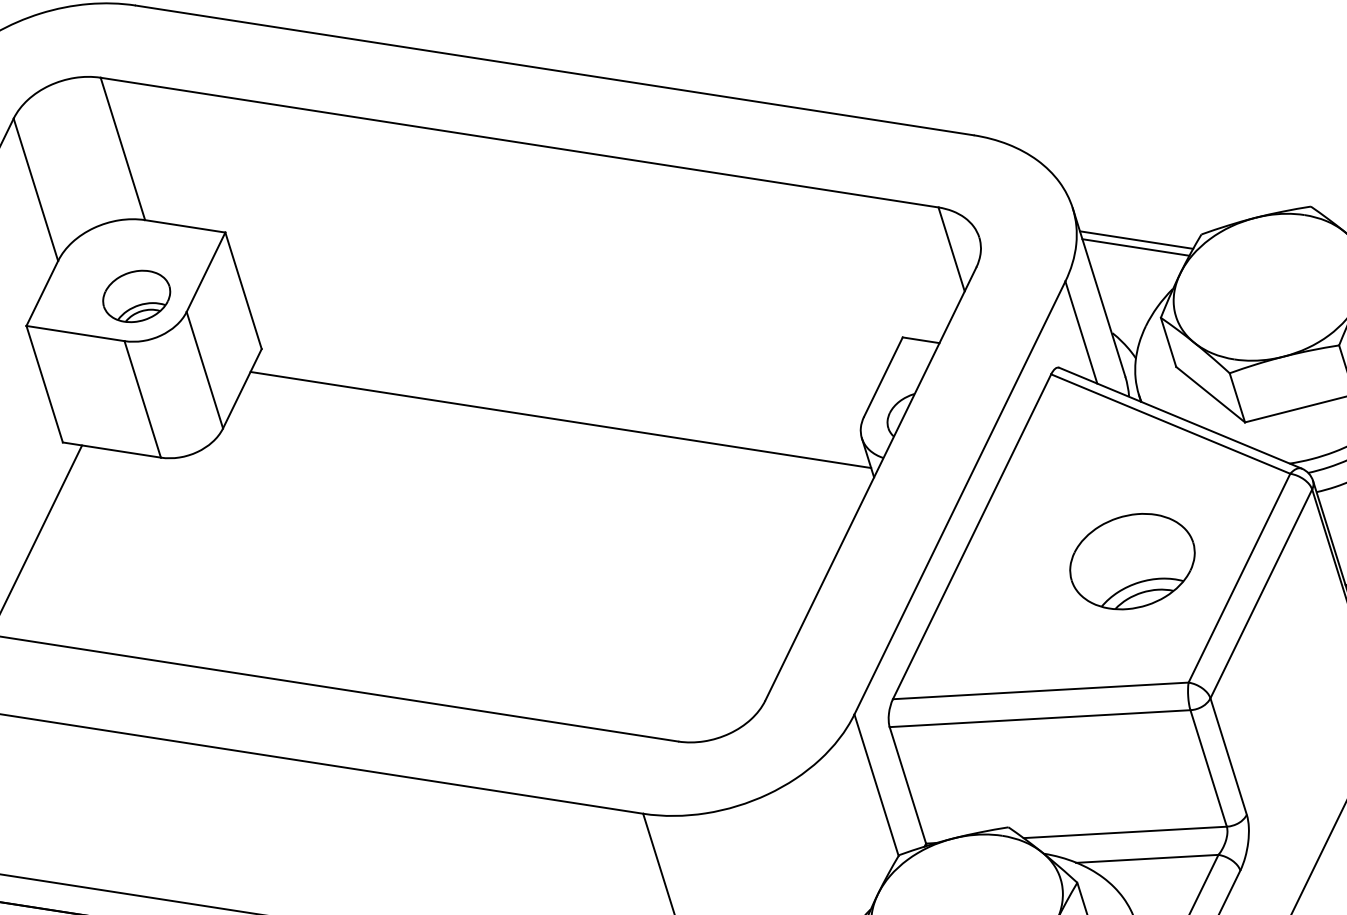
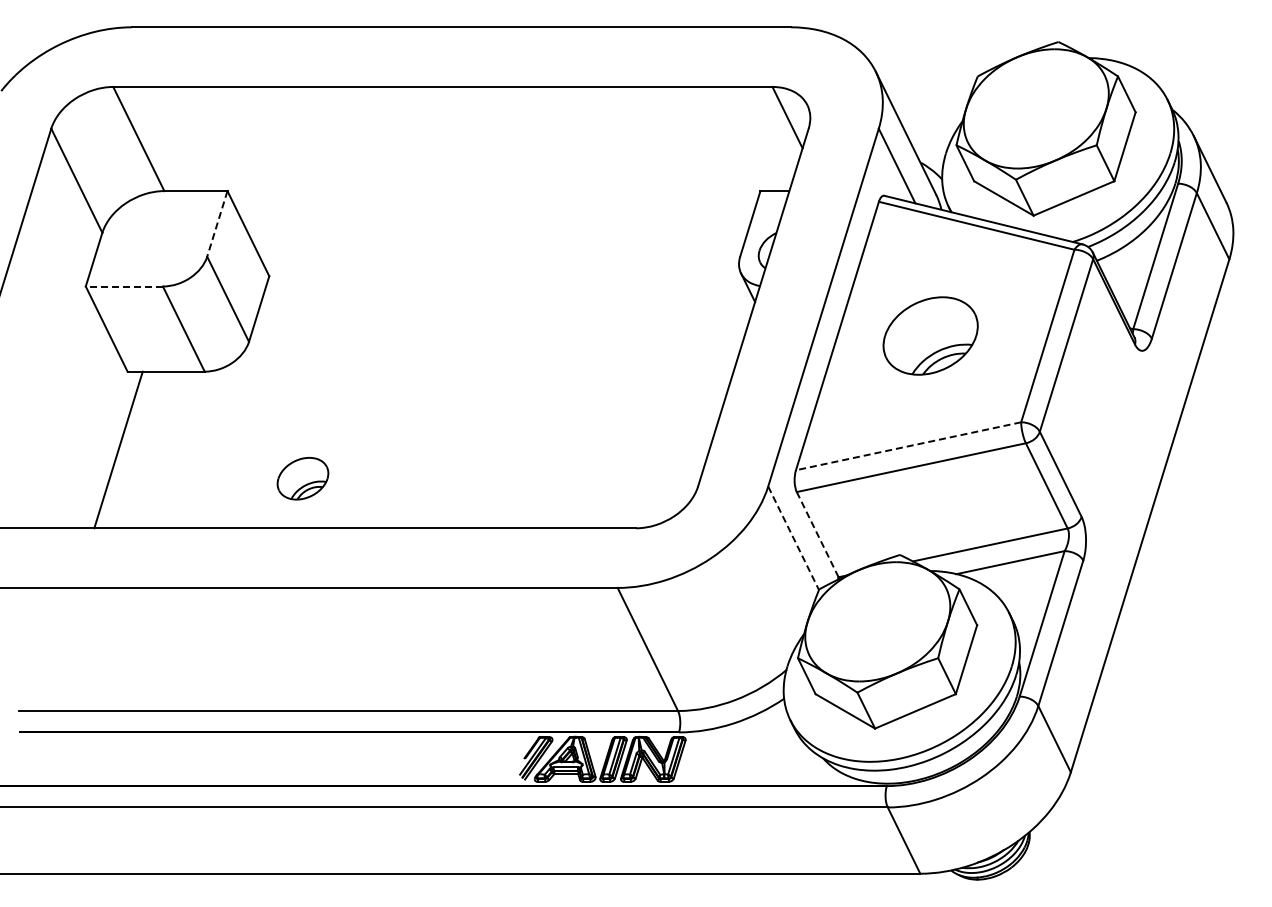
line: (1136, 240) -> (928, 88), removed
line: (1135, 247) -> (928, 94), removed
line: (206, 273) -> (217, 224), solid -> dashed
part: (136, 296) -> (302, 478), moved
line: (75, 333) -> (124, 286), solid -> dashed
line: (560, 420) -> (507, 295), removed
part: (1132, 560) -> (930, 335), moved
line: (1040, 691) -> (908, 446), solid -> dashed
line: (876, 785) -> (793, 538), solid -> dashed
line: (907, 785) -> (817, 534), solid -> dashed

